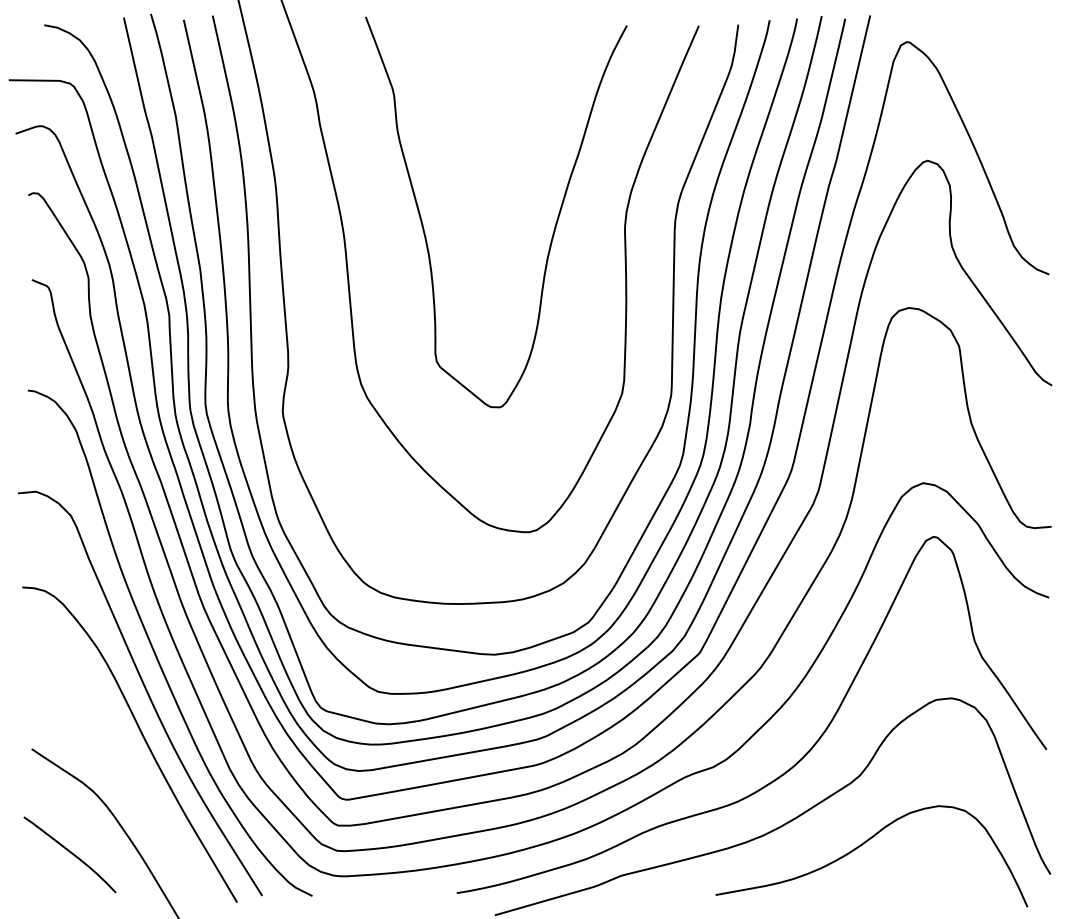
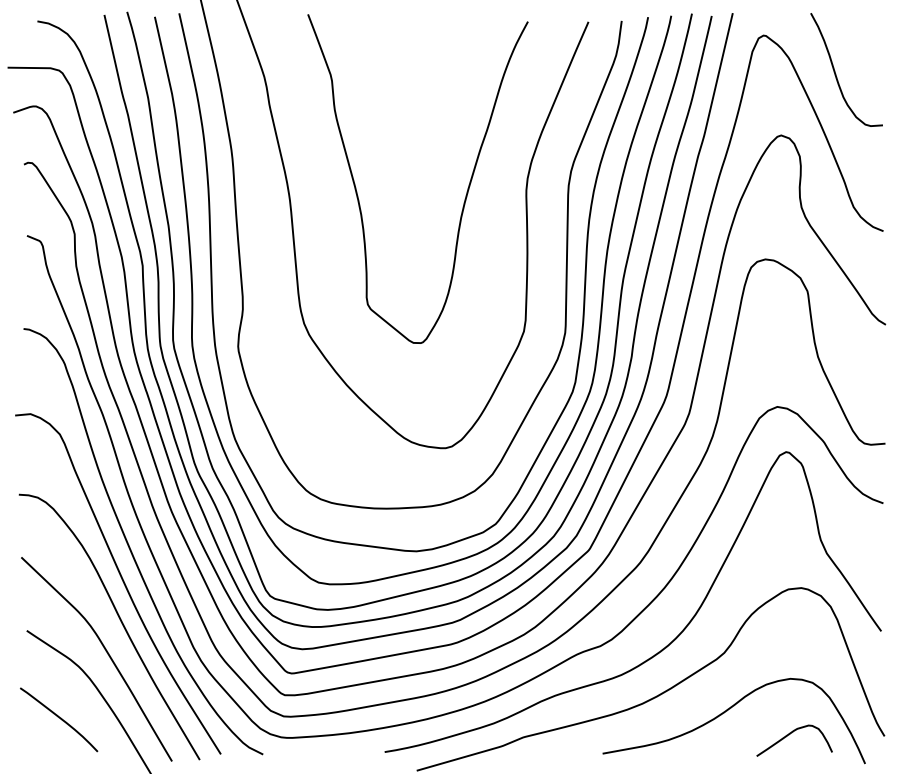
curve: (992, 83) -> (835, 70), added
curve: (125, 773) -> (105, 651), added
curve: (937, 873) -> (789, 735), added

